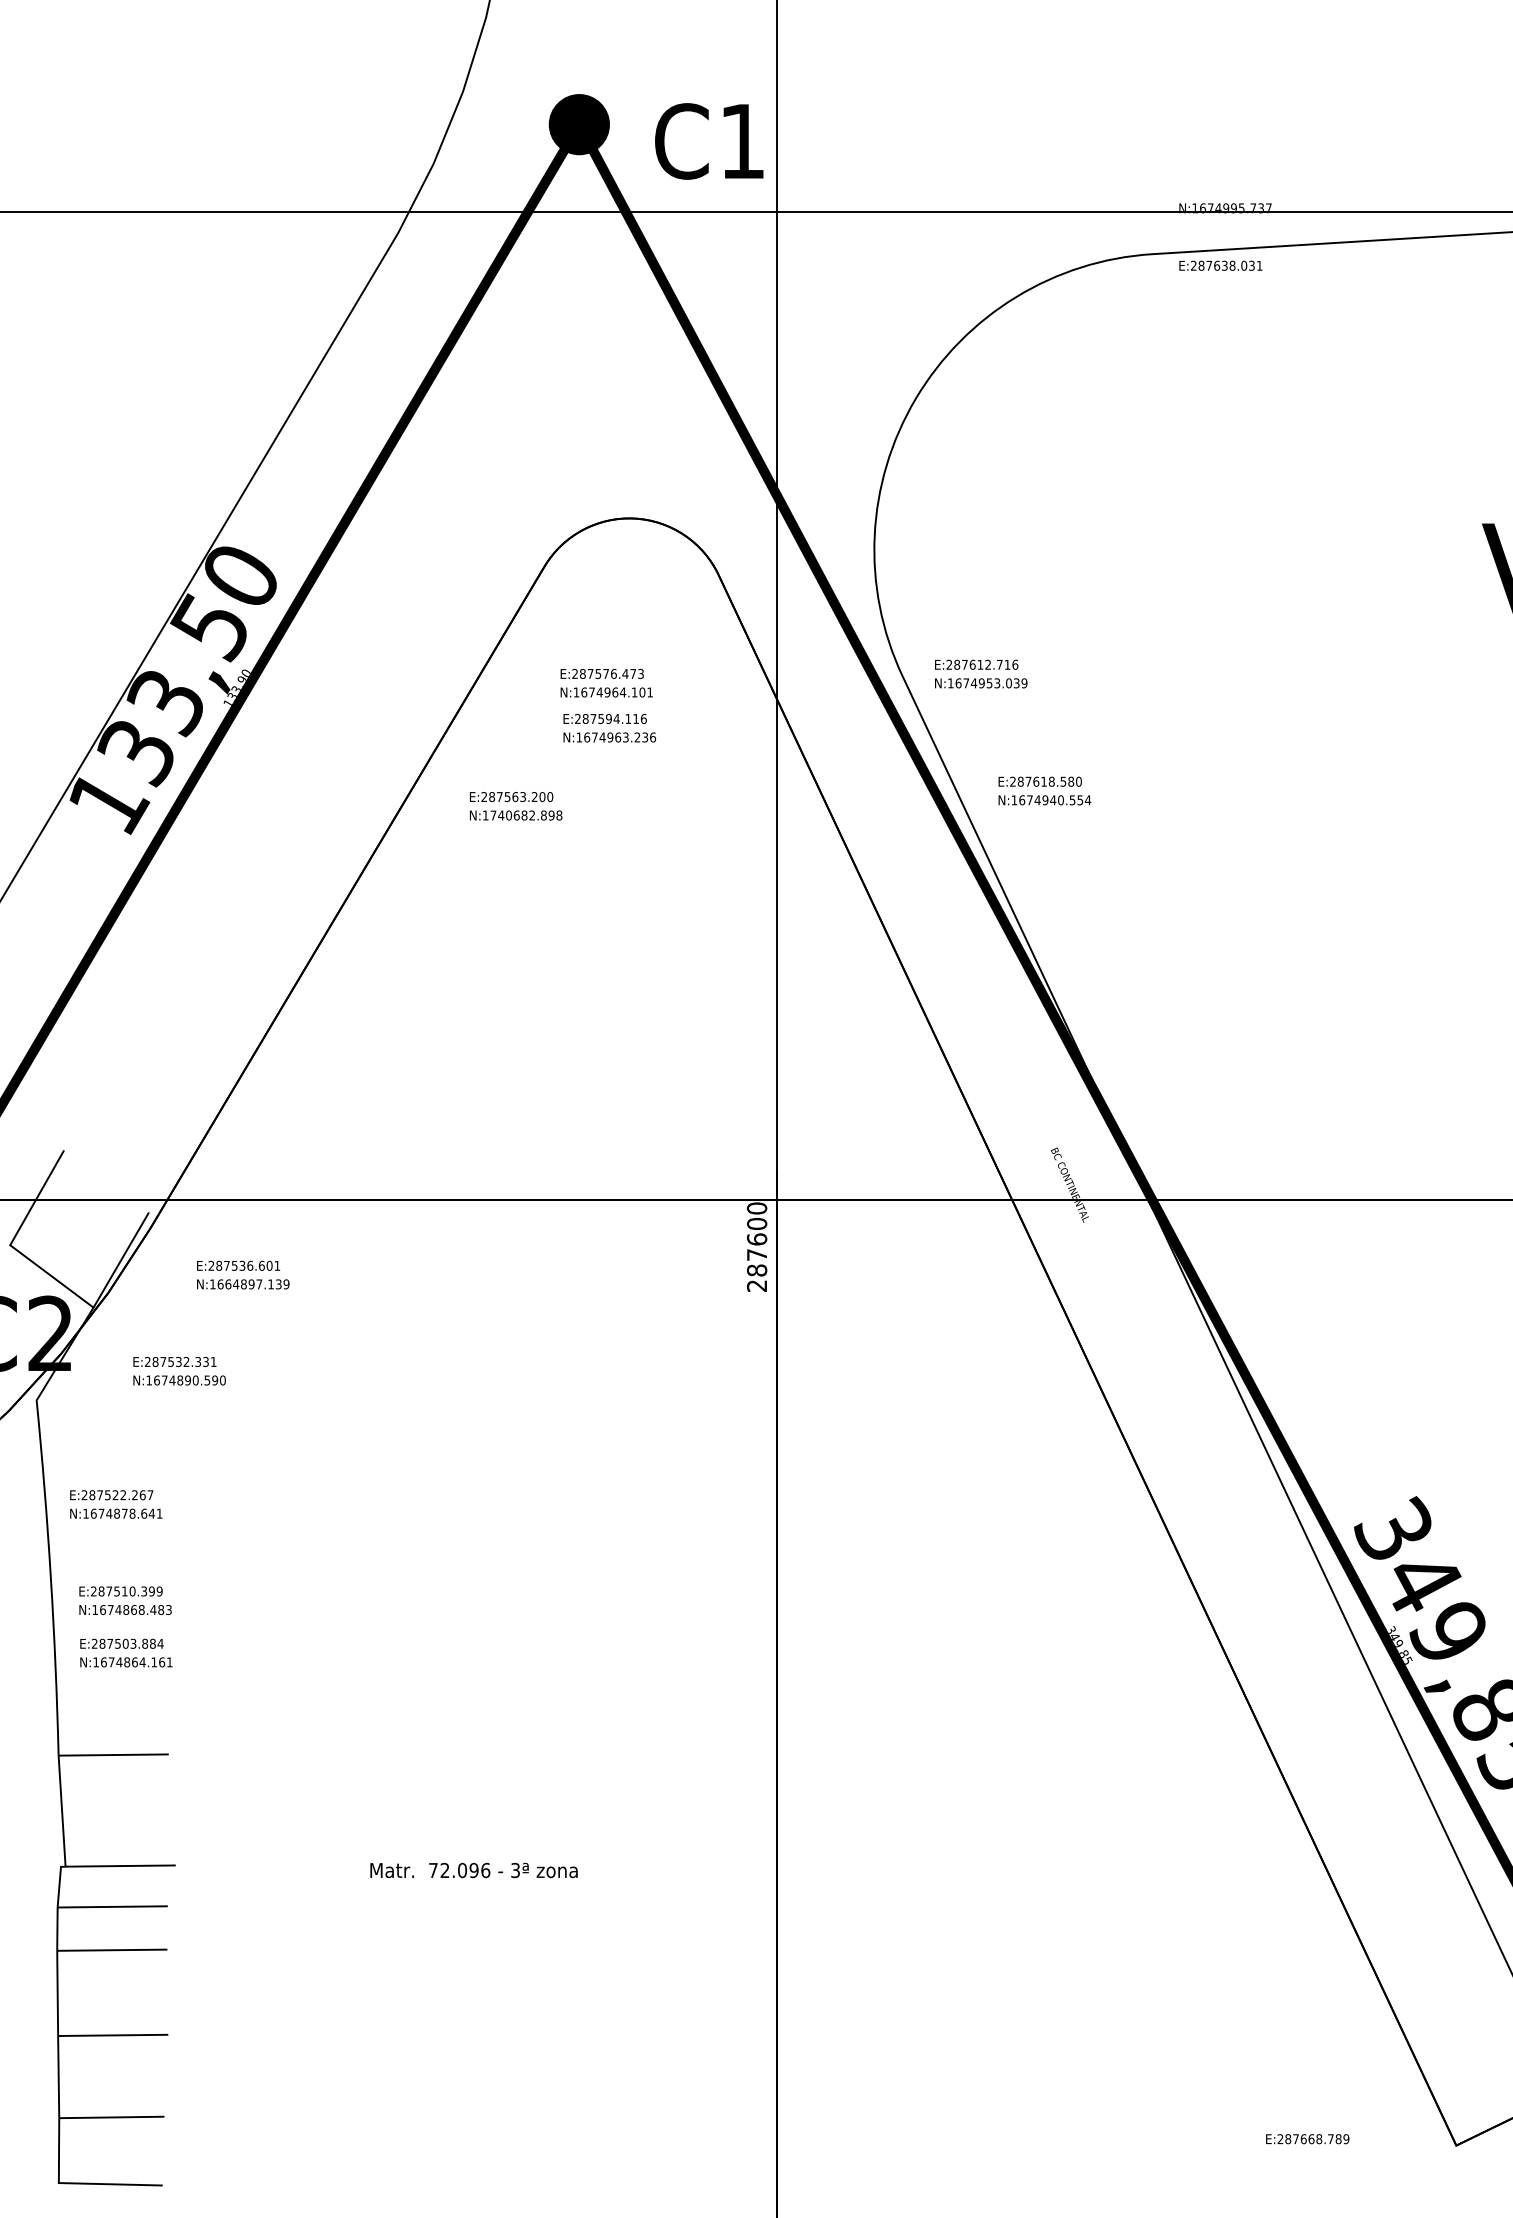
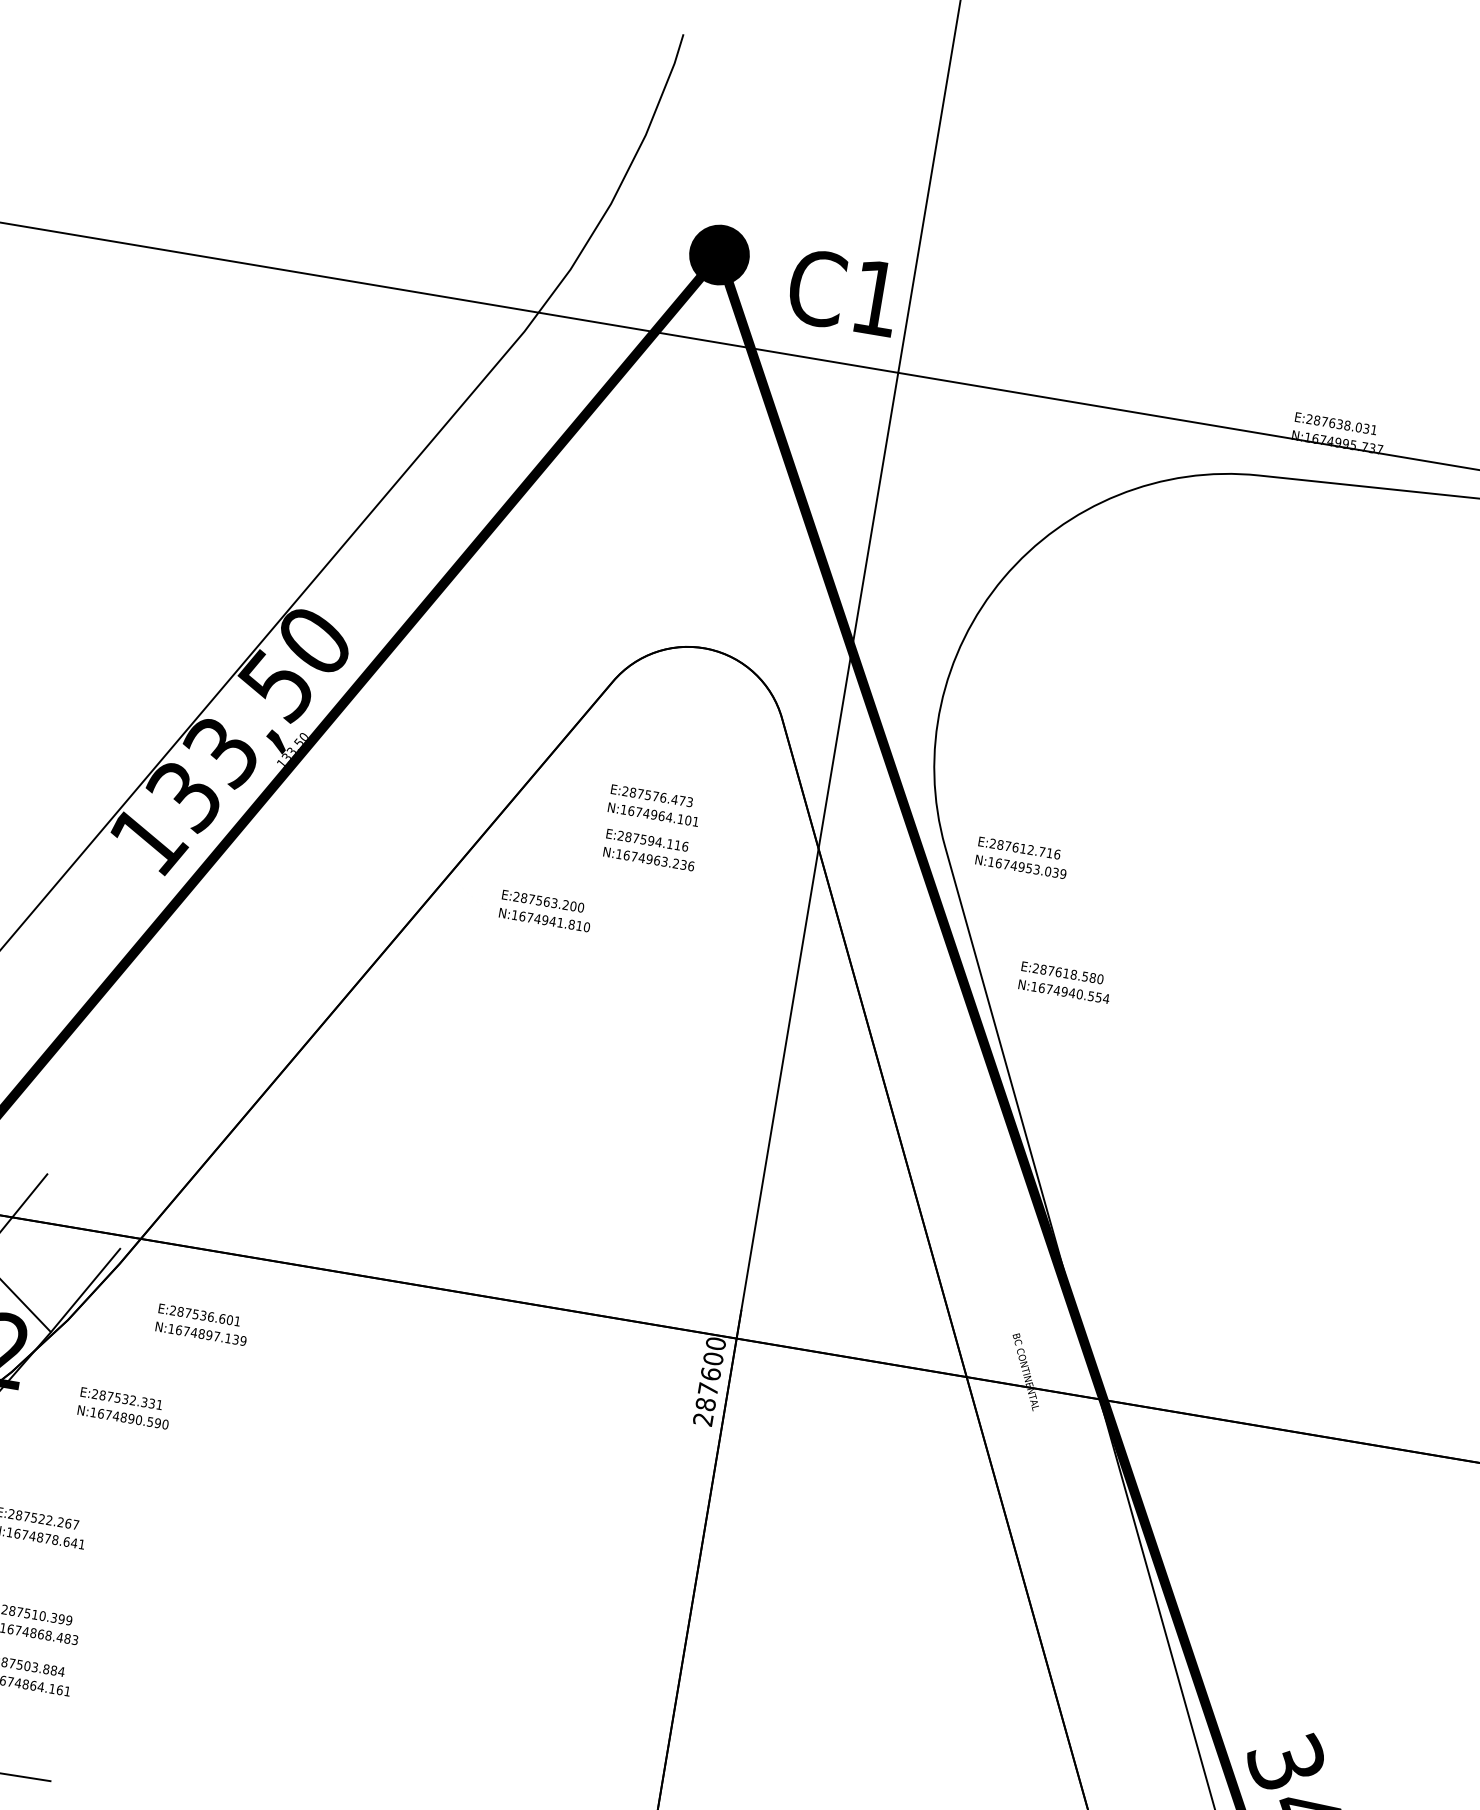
text: (1220, 265) -> (1335, 423), moved
text: (241, 679) -> (298, 742), 133,90 -> 133,50
text: (526, 815) -> (554, 921), N:1740682.898 -> N:1674941.810
text: (228, 1284) -> (186, 1331), N:1664897.139 -> N:1674897.139

